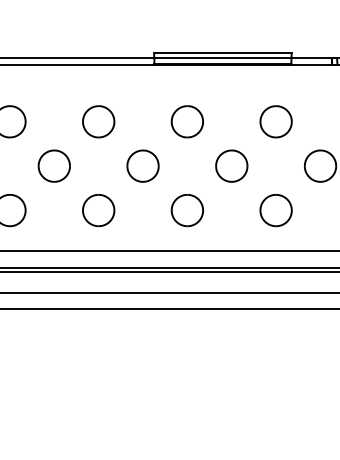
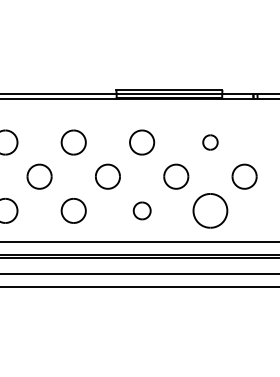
part: (276, 121) -> (210, 142), size x0.6
part: (187, 210) -> (142, 210), size x0.7
part: (276, 210) -> (210, 210), size x1.4

